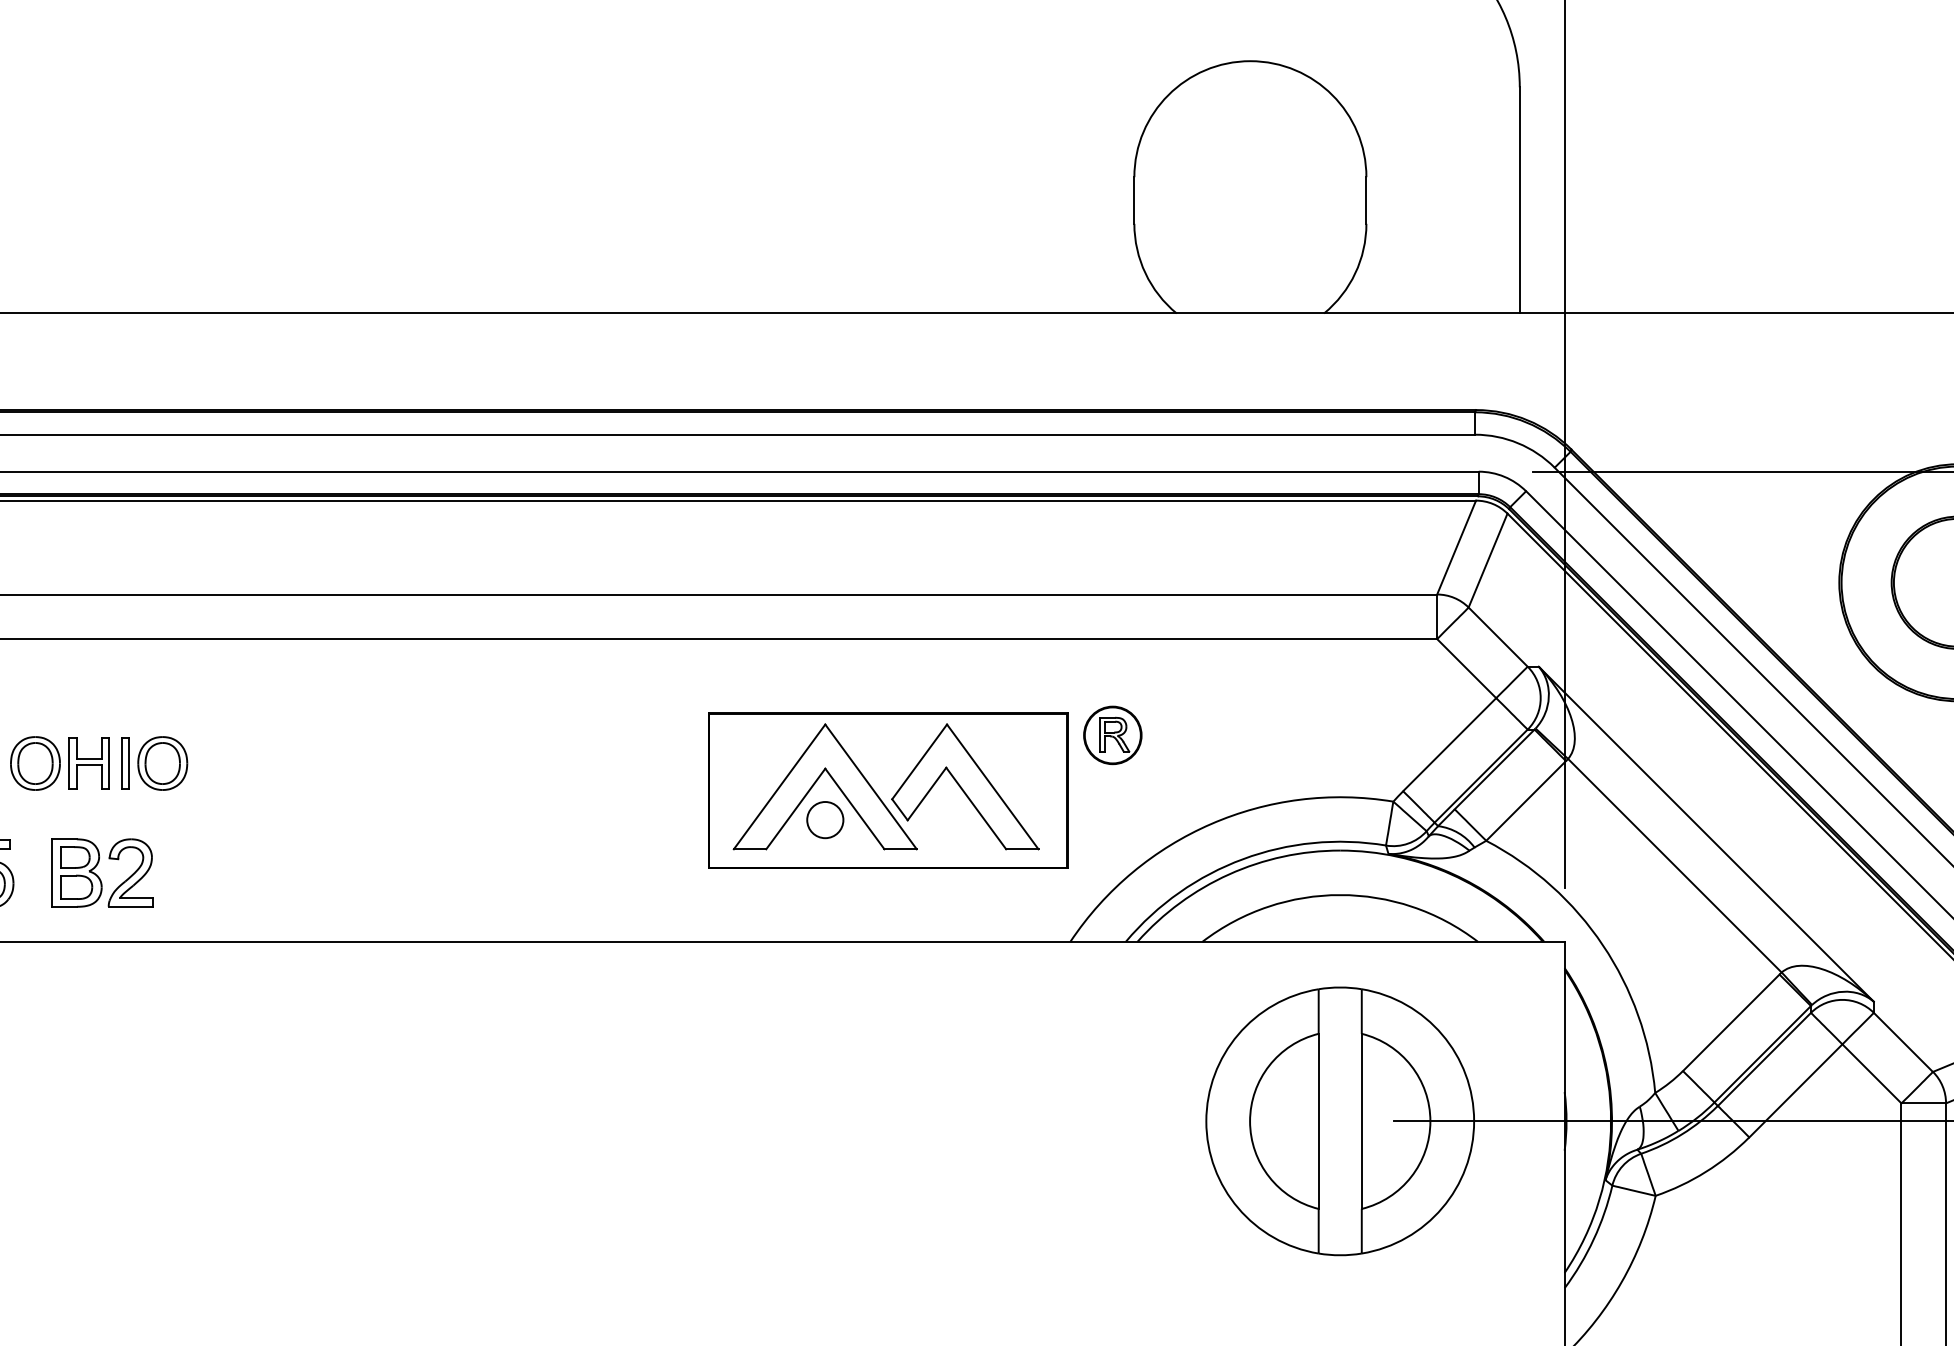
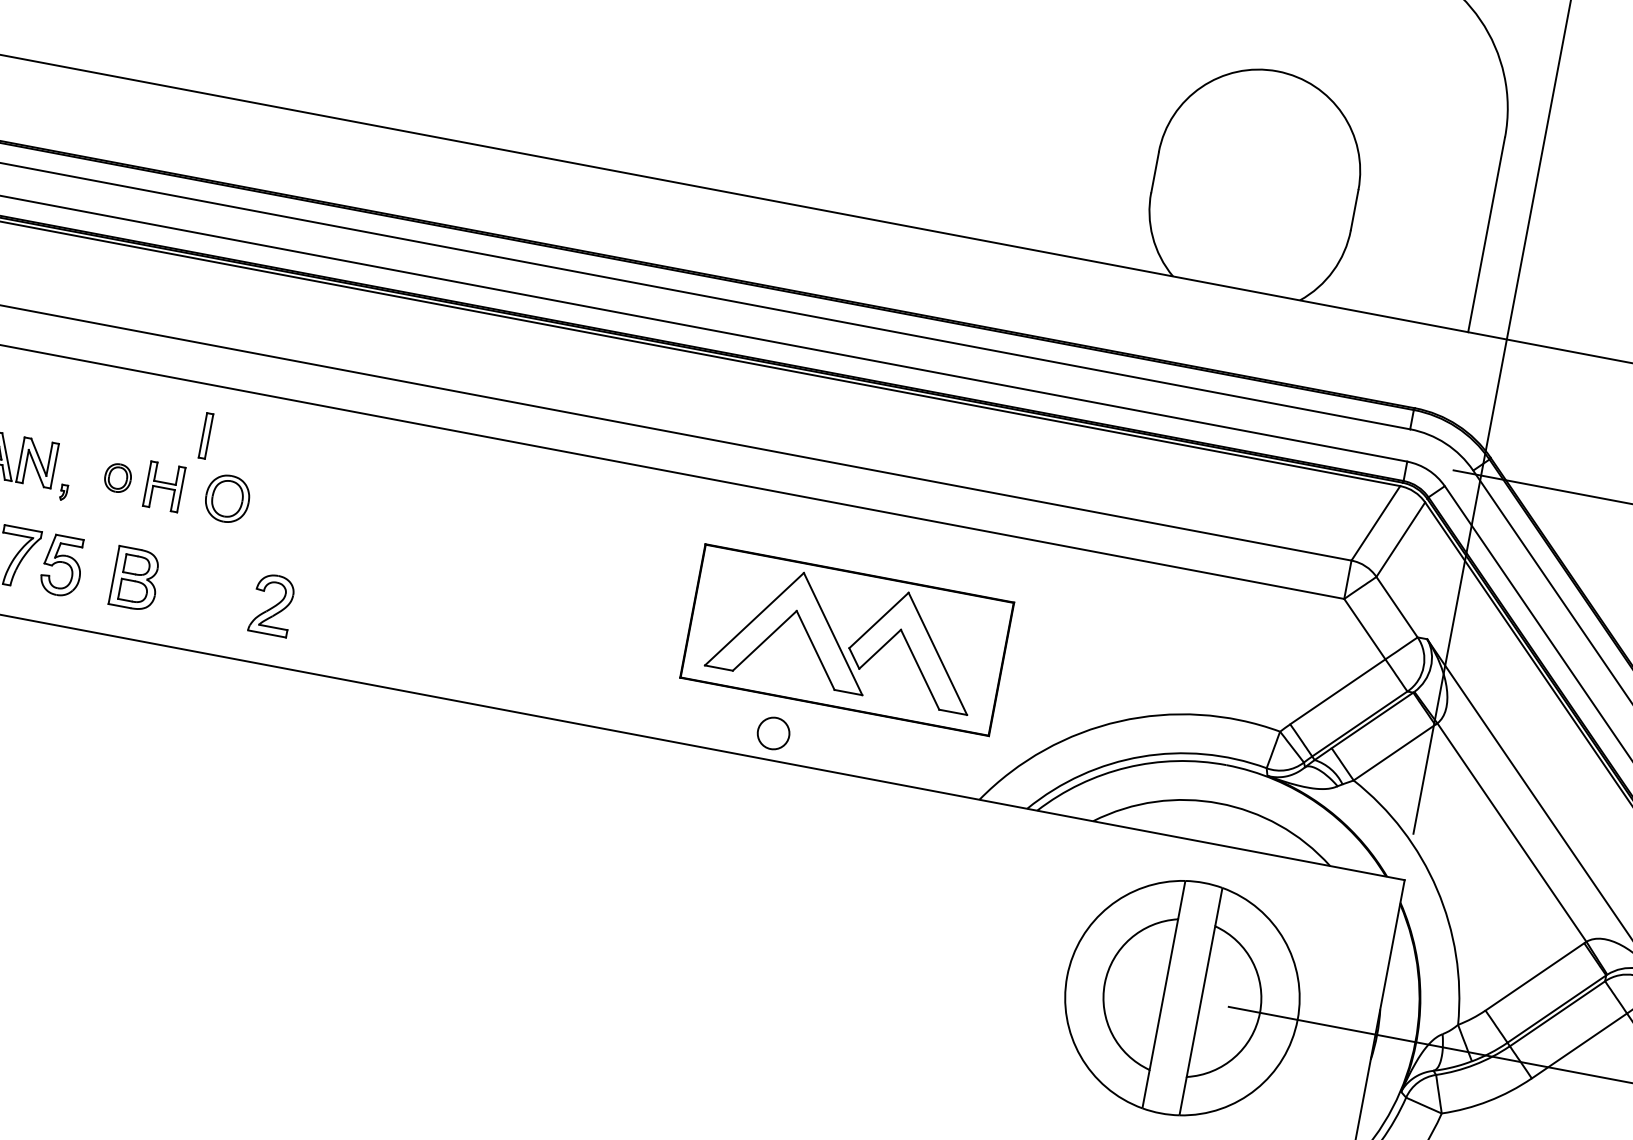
part: (1112, 735) -> (1049, 629), removed
part: (35, 763) -> (118, 478), size x0.6
part: (125, 763) -> (206, 435), moved
circle: (825, 820) -> (773, 733), moved
part: (130, 872) -> (272, 604), moved

